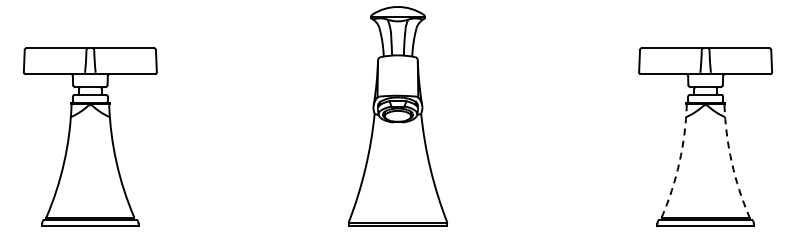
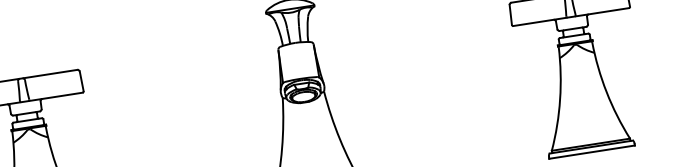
arc: (679, 162) -> (560, 99), dashed -> solid
arc: (731, 162) -> (606, 92), dashed -> solid

